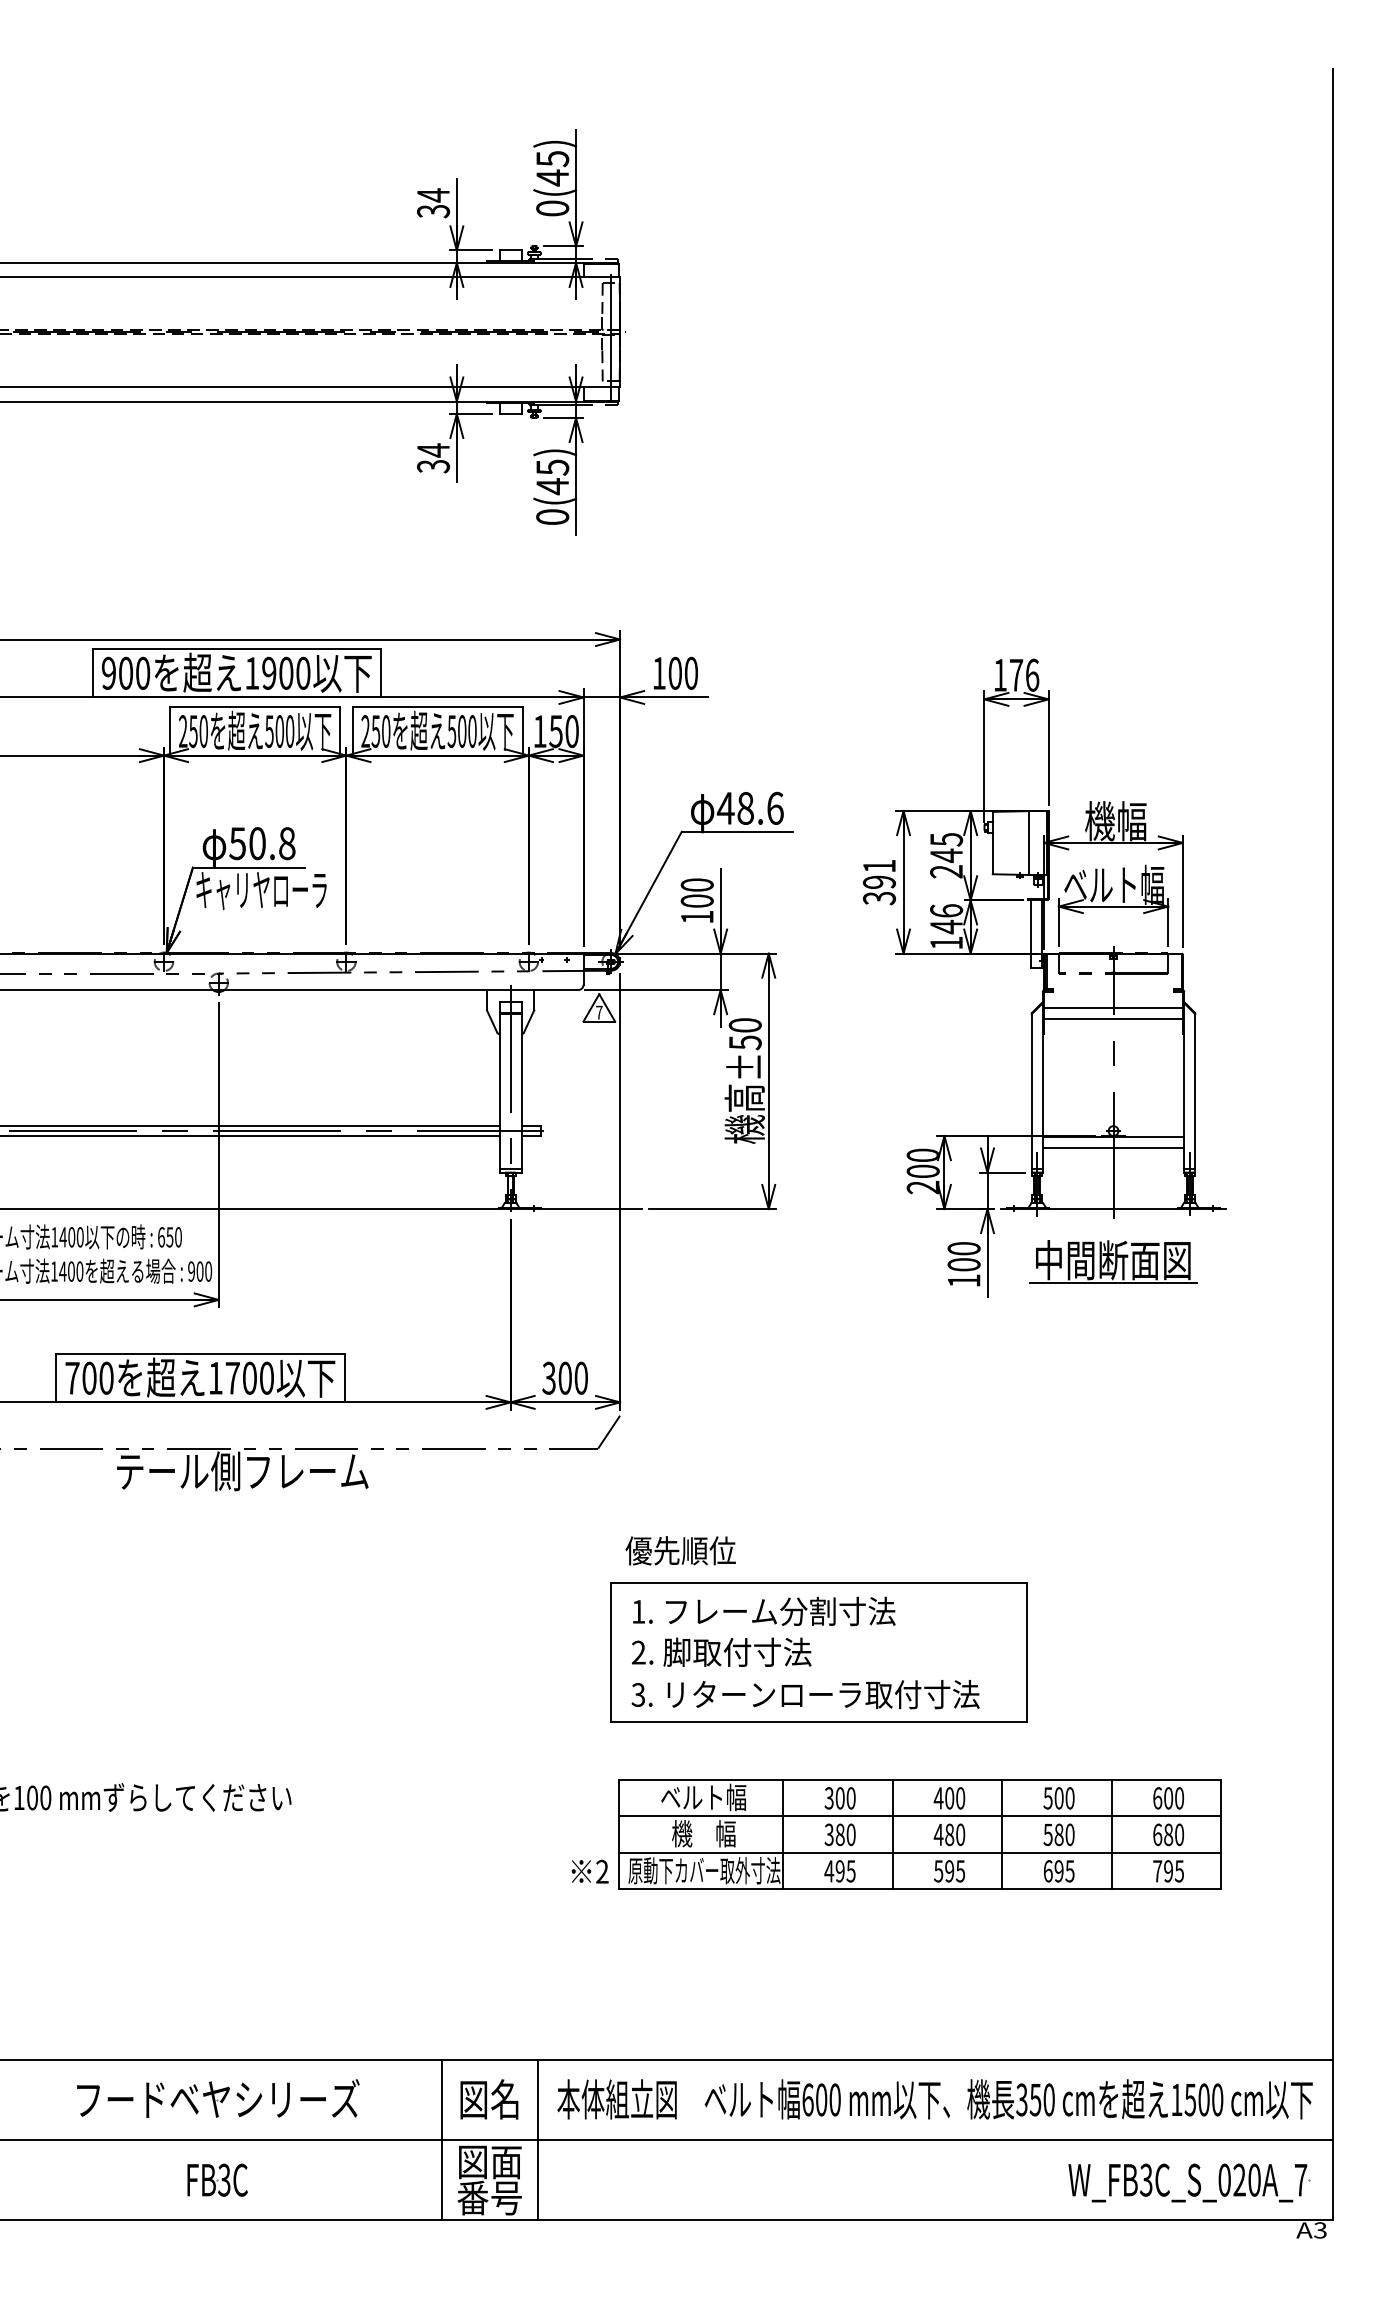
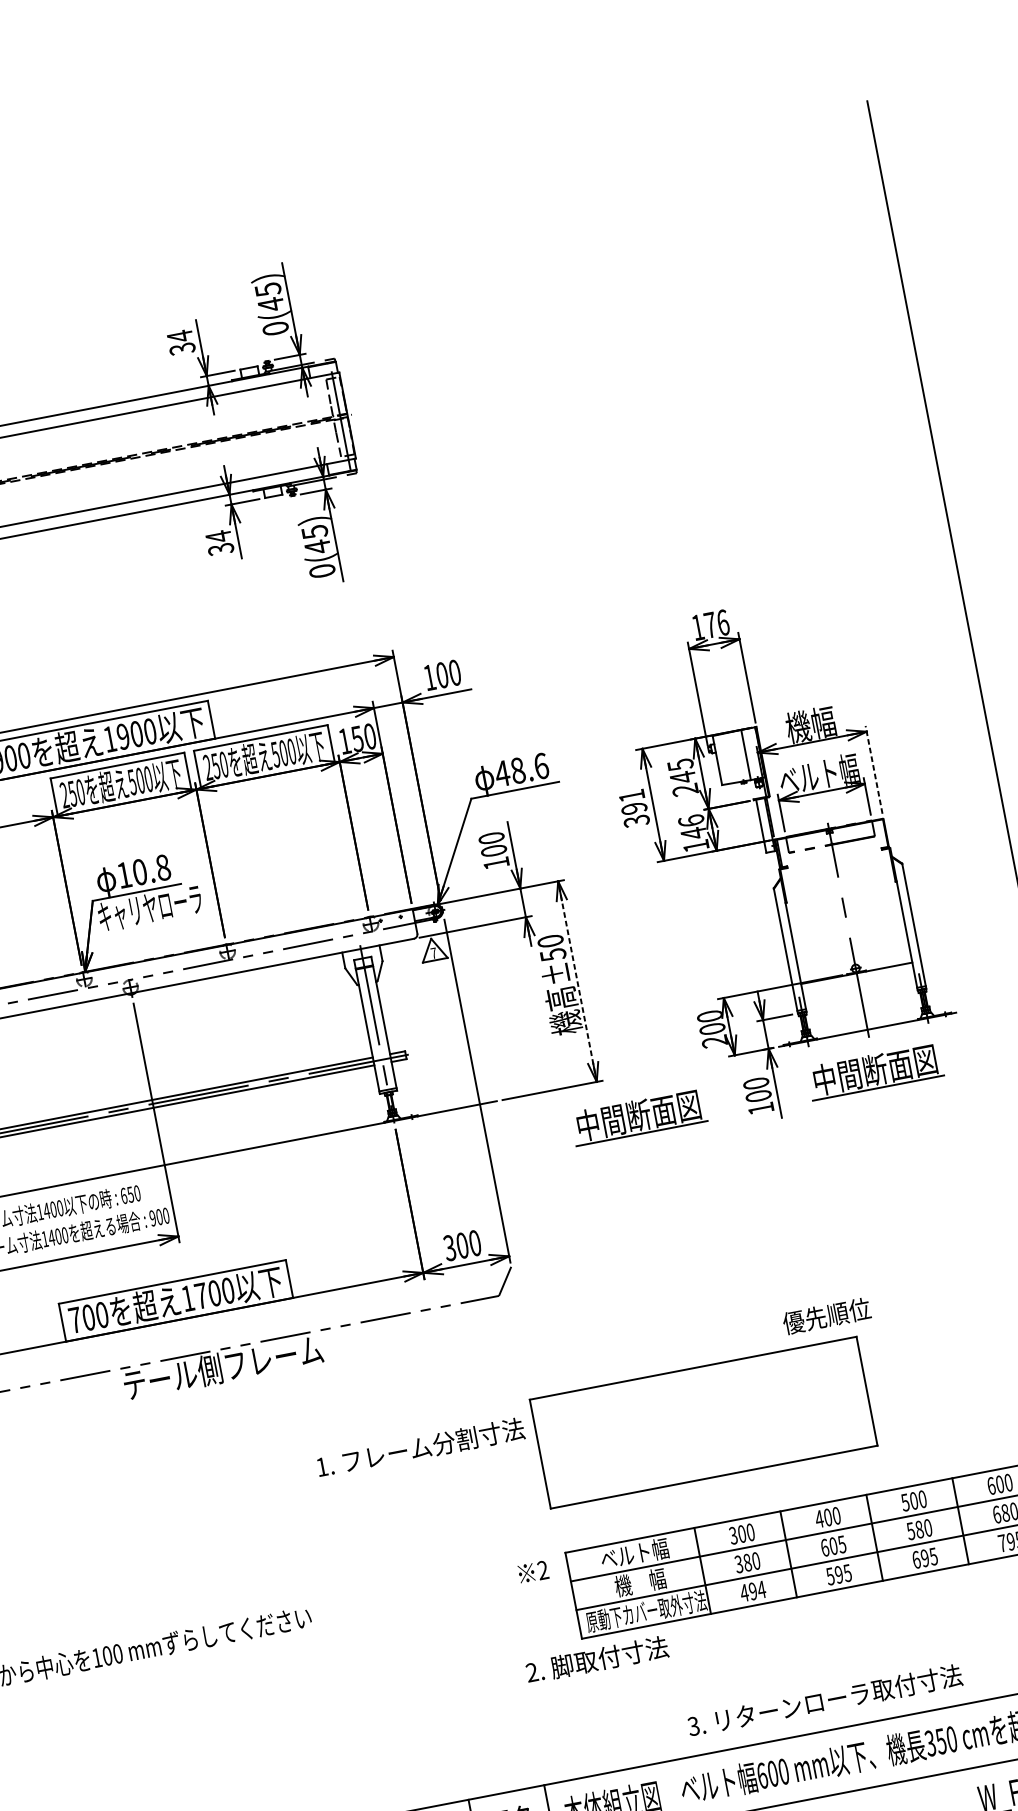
text: (237, 843) -> (124, 875), 50.8 -> 10.8
line: (1182, 891) -> (873, 769), solid -> dashed
line: (1113, 1008) -> (837, 872), removed
line: (1113, 1019) -> (838, 880), removed
line: (768, 1081) -> (577, 981), solid -> dashed
line: (1113, 1148) -> (858, 982), removed
part: (812, 1261) -> (639, 1116), added
text: (680, 1550) -> (826, 1315), moved
text: (764, 1611) -> (420, 1447), moved
text: (721, 1651) -> (596, 1659), moved
text: (805, 1694) -> (824, 1700), moved
text: (949, 1834) -> (833, 1545), 480 -> 605
text: (589, 1871) -> (532, 1572), moved
text: (851, 1871) -> (762, 1589), 495 -> 494

